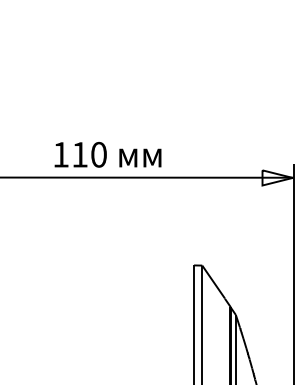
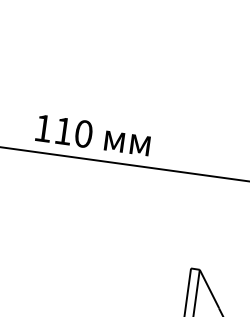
text: (107, 154) -> (92, 134), moved

